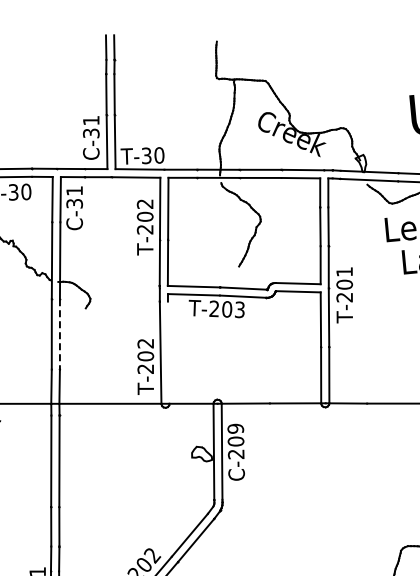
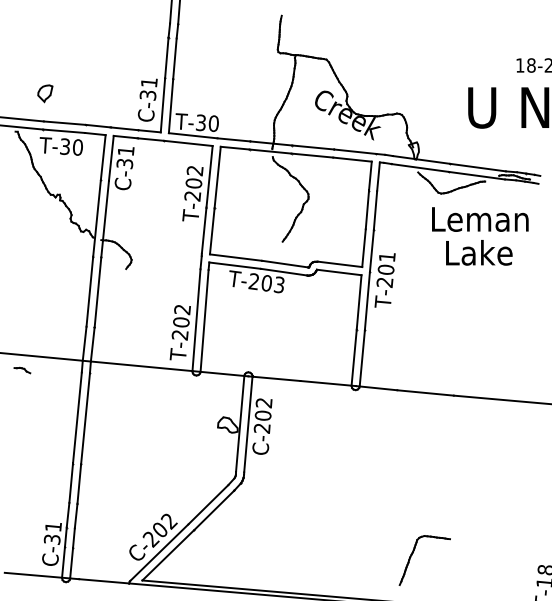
line: (59, 334) -> (97, 292), dashed -> solid
line: (168, 352) -> (204, 320), added
text: (235, 429) -> (263, 403), C-209 -> C-202

